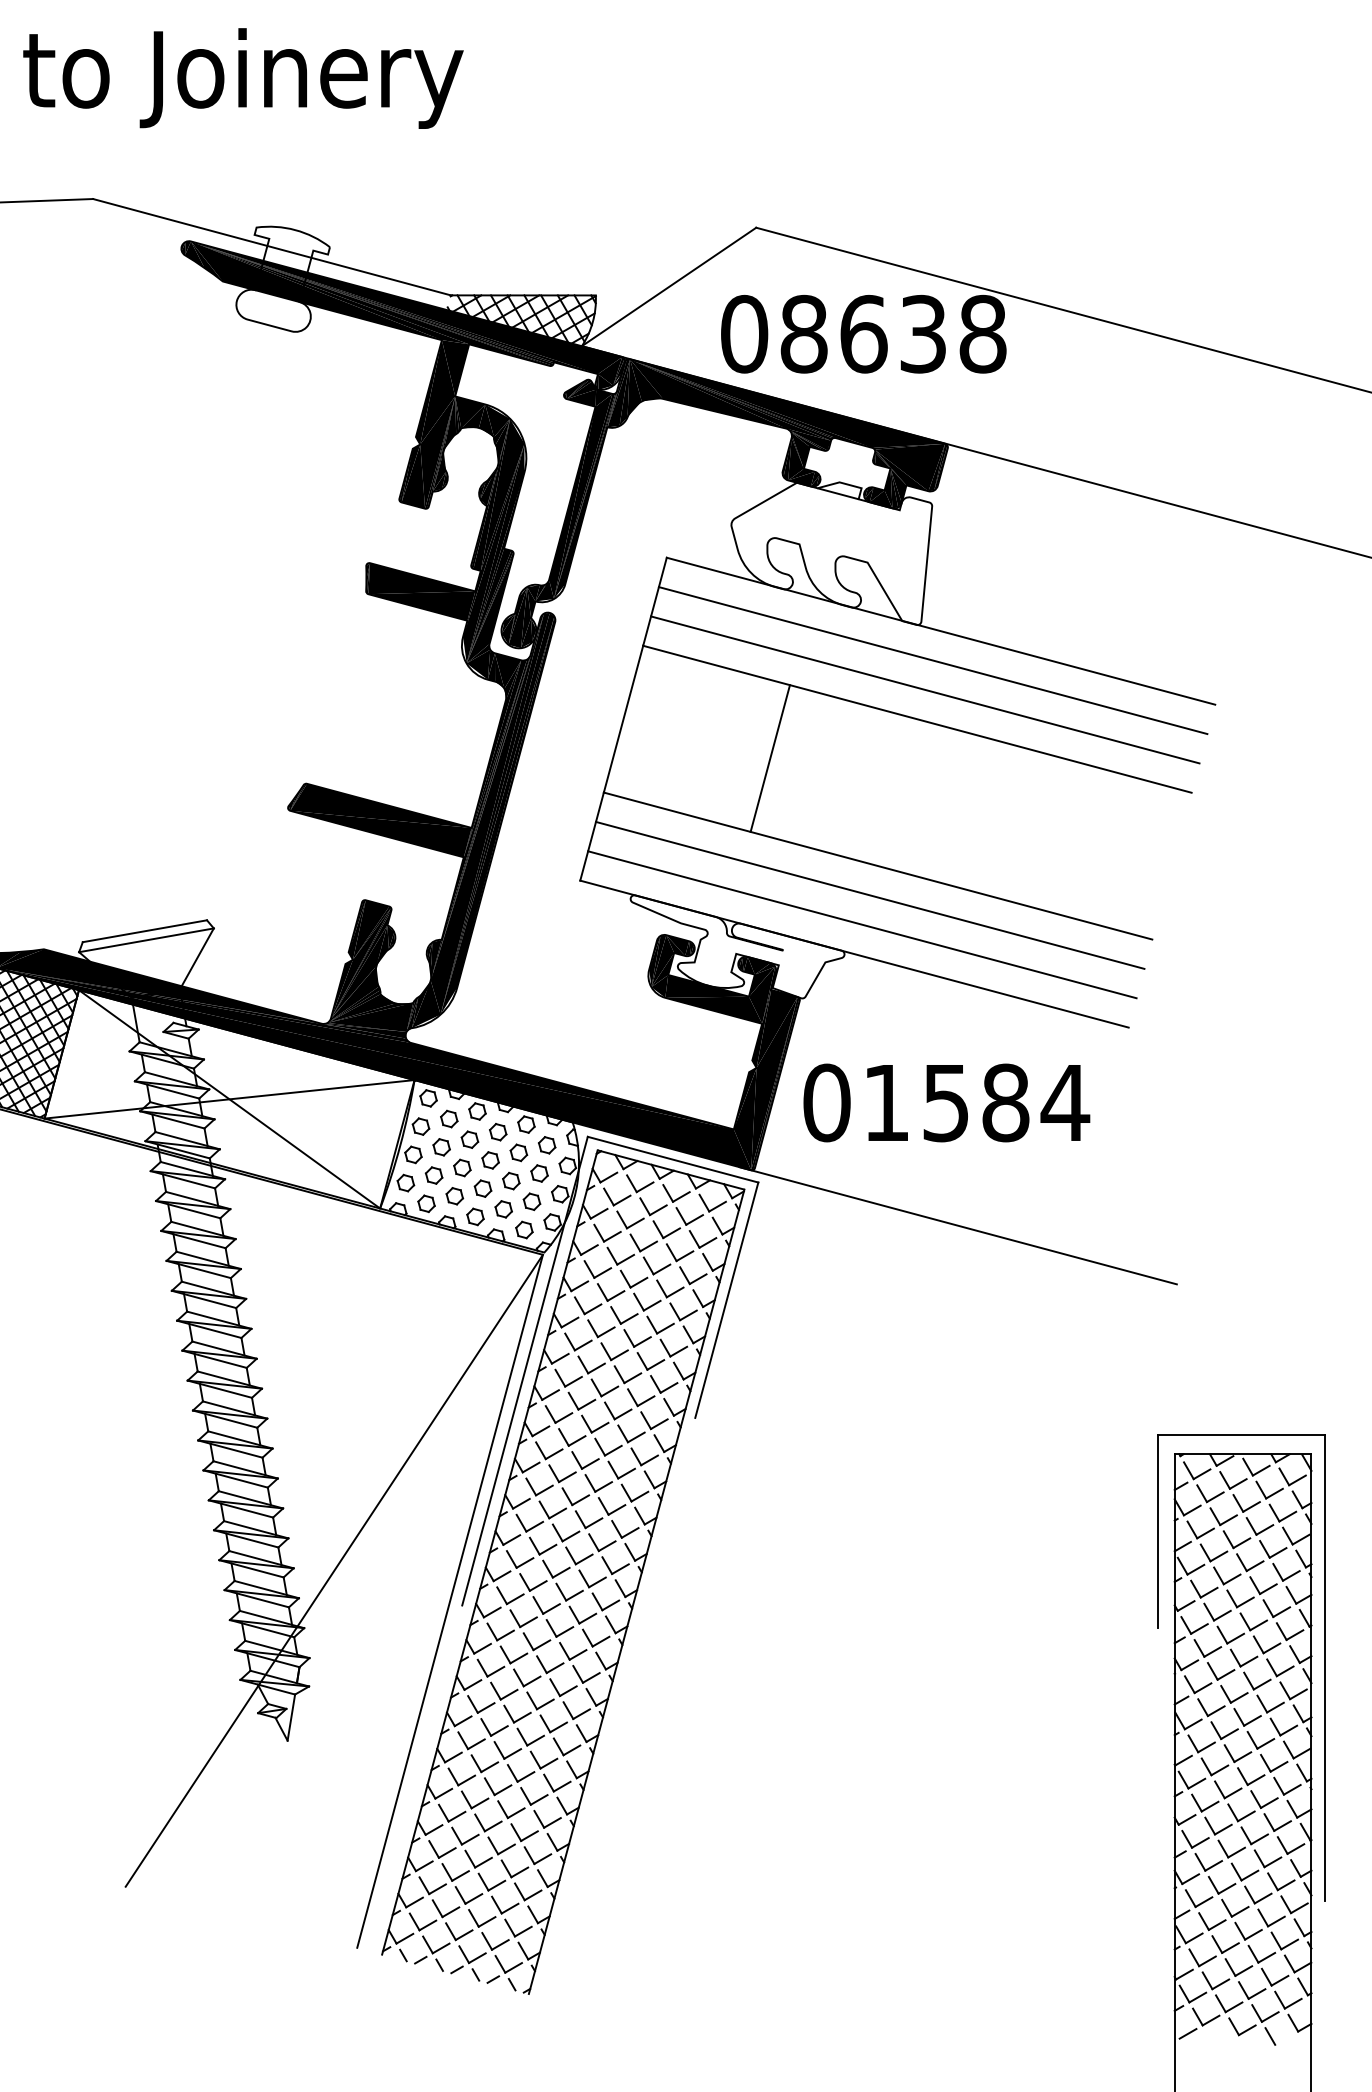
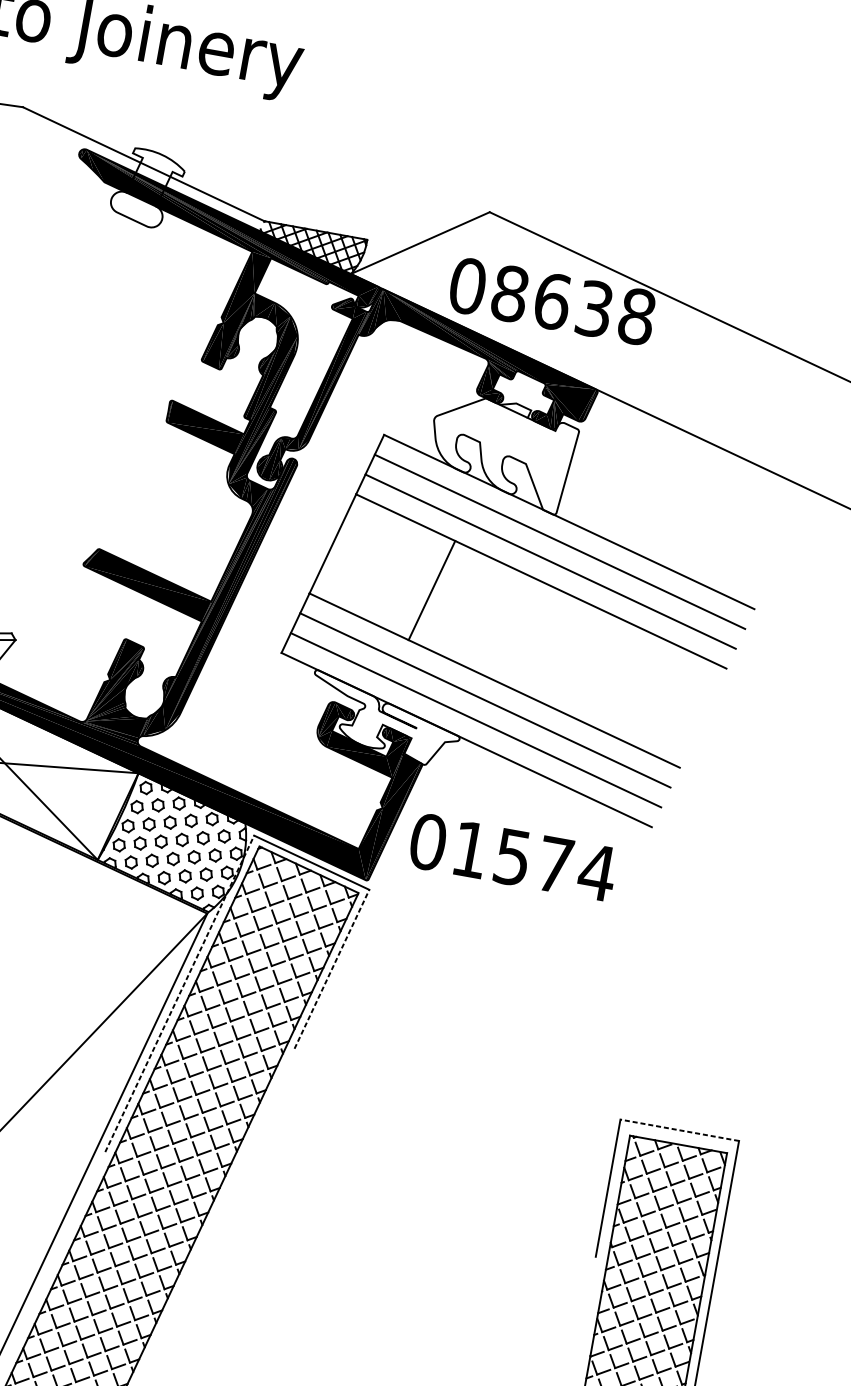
text: (1005, 1102) -> (554, 864), 01584 -> 01574
line: (957, 1225) -> (505, 945), removed
line: (726, 1300) -> (331, 969), solid -> dashed
line: (525, 1371) -> (180, 994), solid -> dashed
line: (1241, 1434) -> (679, 1130), solid -> dashed

